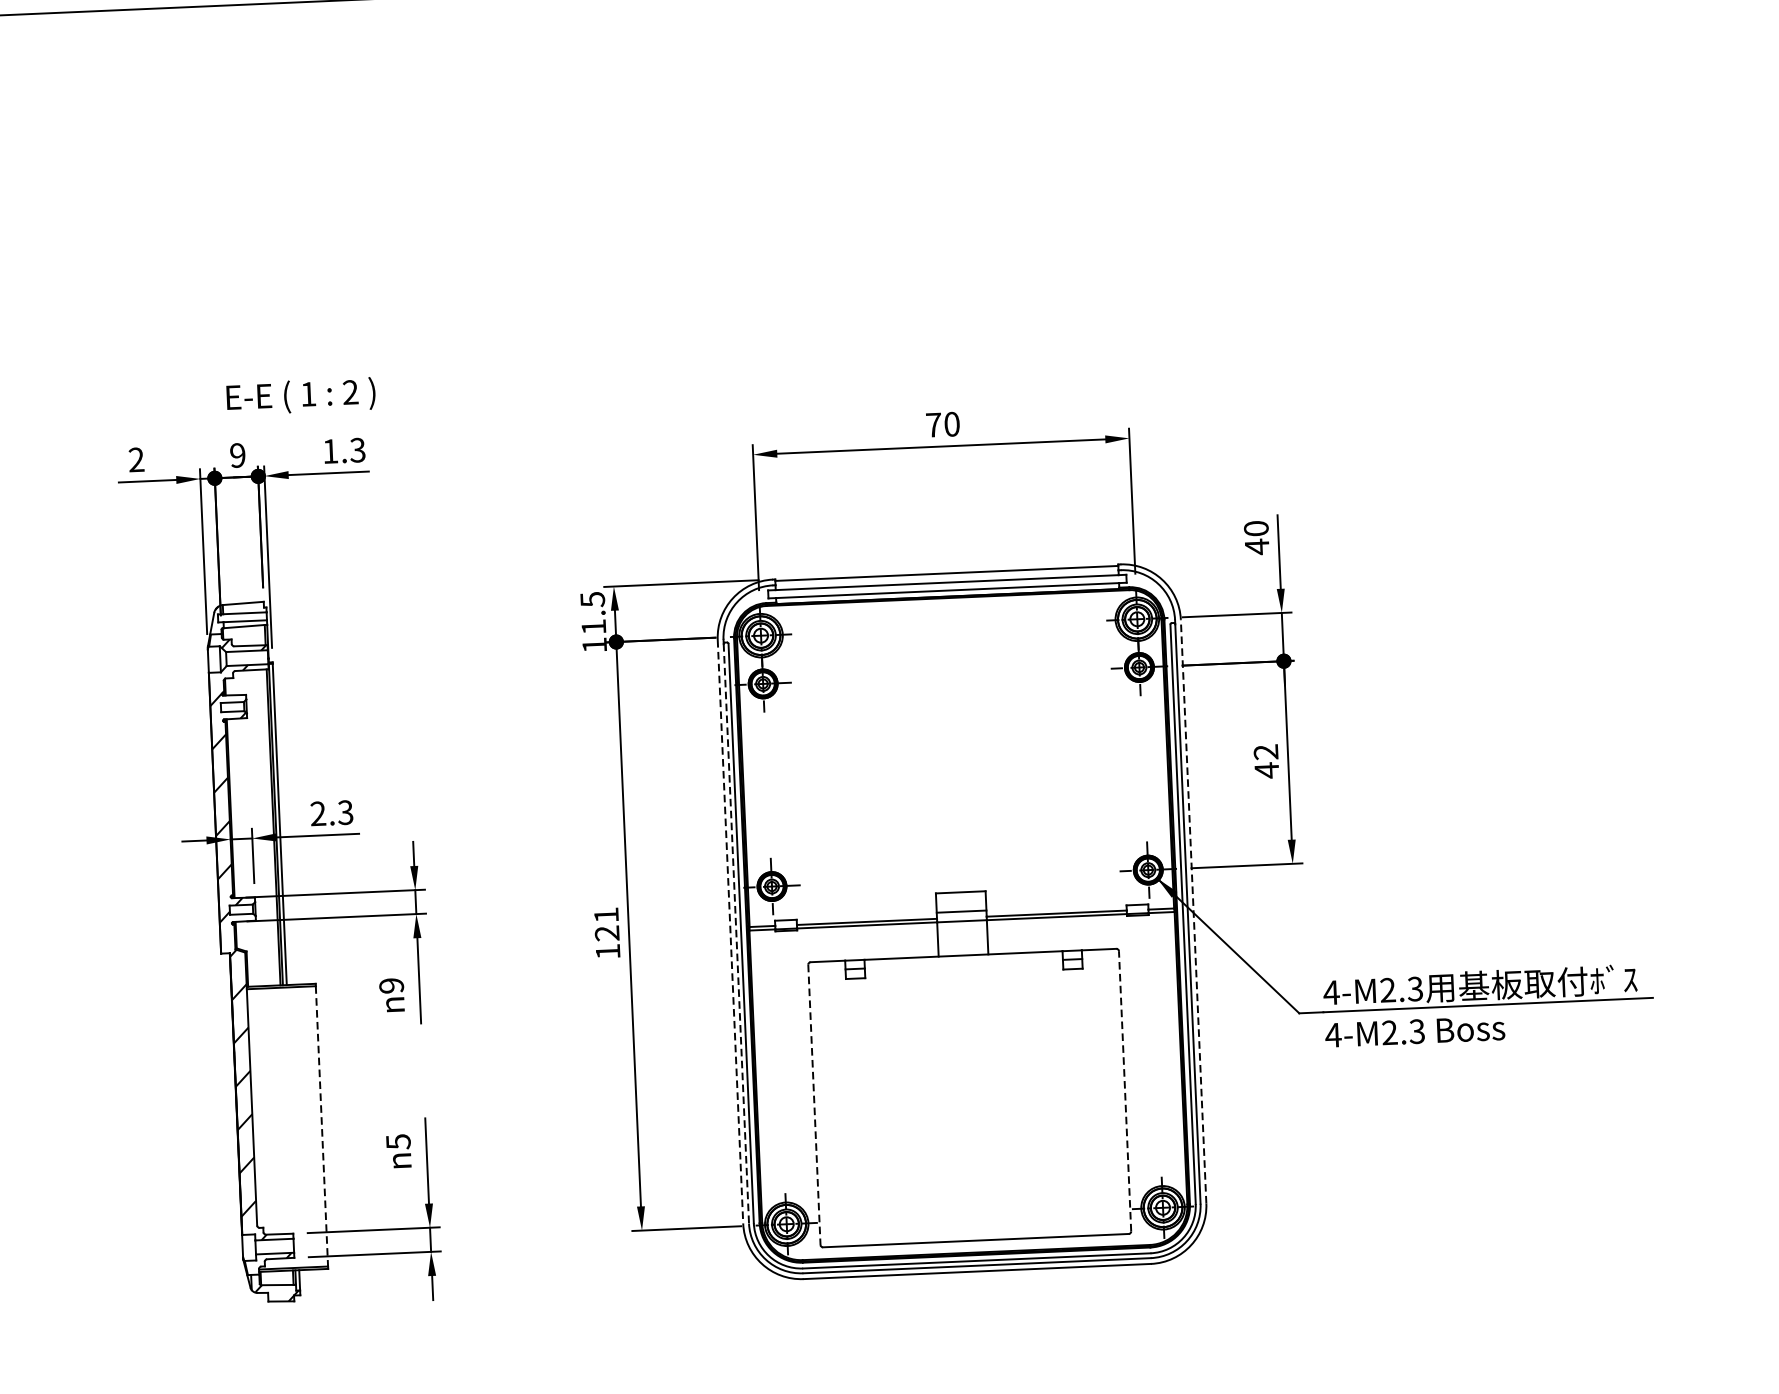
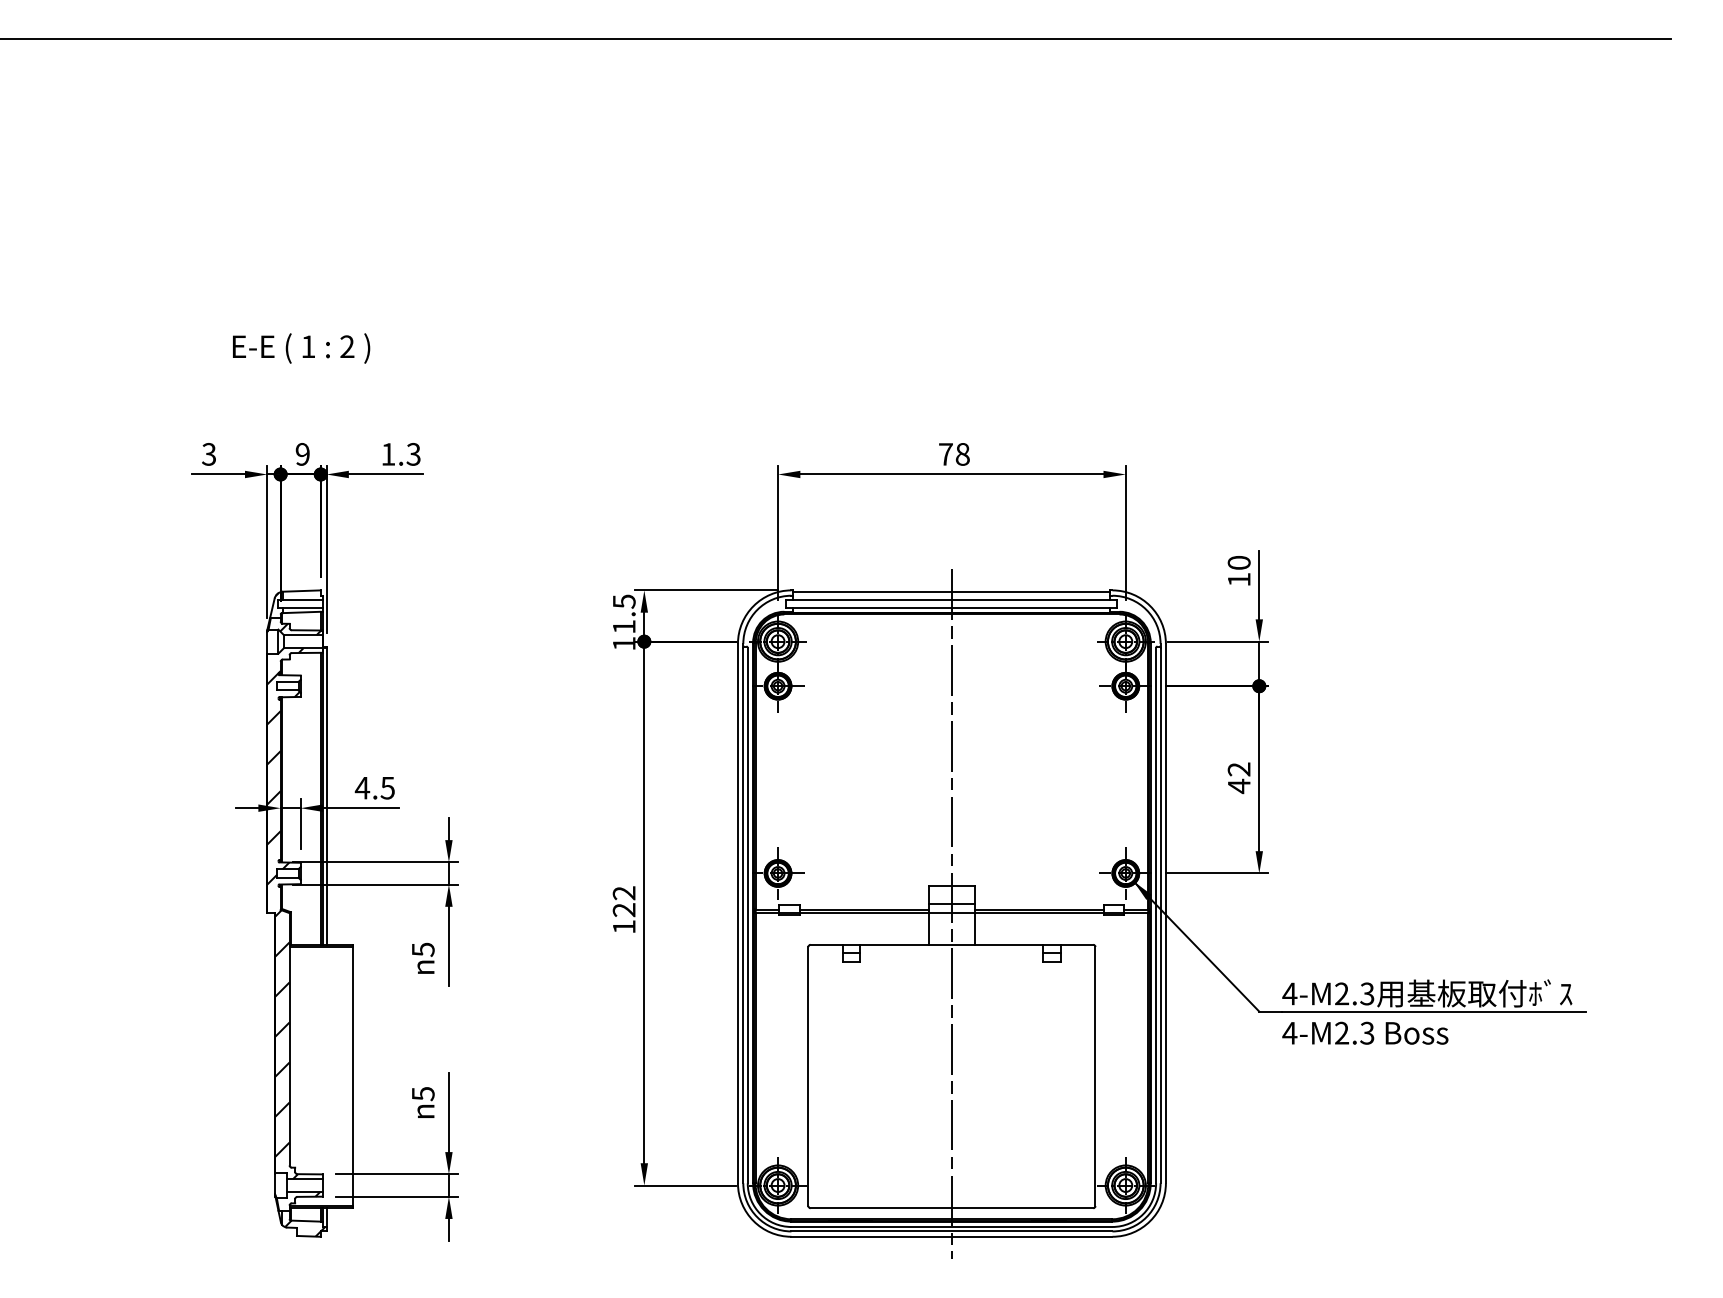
text: (301, 396) -> (301, 348), moved
text: (951, 424) -> (962, 454), 70 -> 78
text: (136, 460) -> (209, 454), 2 -> 3
text: (1257, 546) -> (1239, 579), 40 -> 10
text: (331, 812) -> (374, 787), 2.3 -> 4.5
line: (1193, 911) -> (1165, 913), dashed -> solid
text: (605, 915) -> (623, 893), 121 -> 122
line: (961, 922) -> (951, 914), added
line: (729, 931) -> (737, 913), dashed -> solid
line: (736, 933) -> (743, 915), dashed -> solid
text: (390, 985) -> (422, 949), 9 -> 5
line: (1125, 1091) -> (1095, 1076), dashed -> solid
line: (814, 1104) -> (808, 1076), dashed -> solid
line: (322, 1126) -> (353, 1076), dashed -> solid

